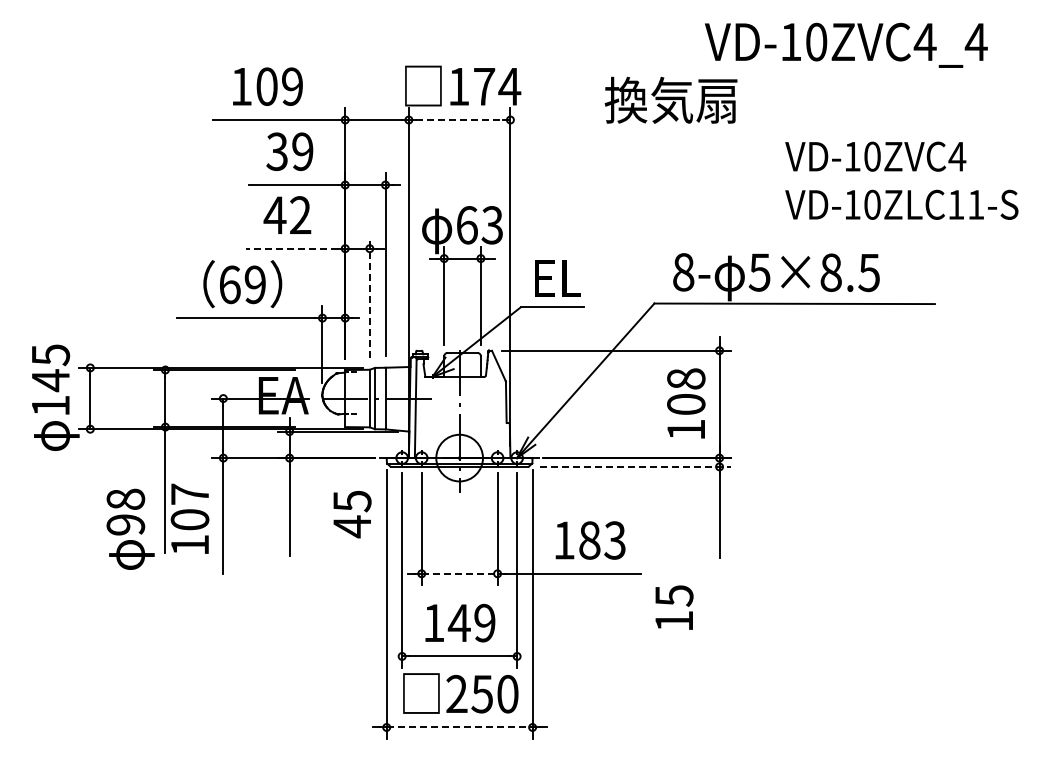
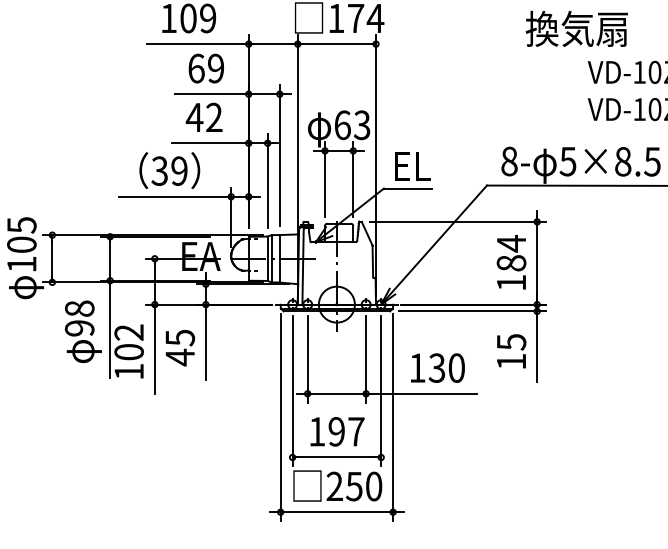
text: (670, 99) -> (576, 28), moved
line: (459, 120) -> (336, 44), dashed -> solid
text: (277, 151) -> (196, 68), 39 -> 69
line: (292, 248) -> (208, 143), dashed -> solid
text: (229, 284) -> (159, 170), 69 -> 39
line: (369, 297) -> (267, 180), dashed -> solid
text: (50, 380) -> (21, 244), 145 -> 105
text: (686, 390) -> (511, 252), 108 -> 184
line: (635, 466) -> (472, 311), dashed -> solid
text: (189, 493) -> (128, 331), 107 -> 102
text: (352, 514) -> (180, 348), moved
text: (130, 528) -> (83, 331), moved
text: (601, 540) -> (446, 368), 183 -> 130
line: (459, 573) -> (336, 393), dashed -> solid
text: (674, 607) -> (511, 351), moved
text: (471, 622) -> (346, 431), 149 -> 197
line: (459, 727) -> (336, 512), dashed -> solid

